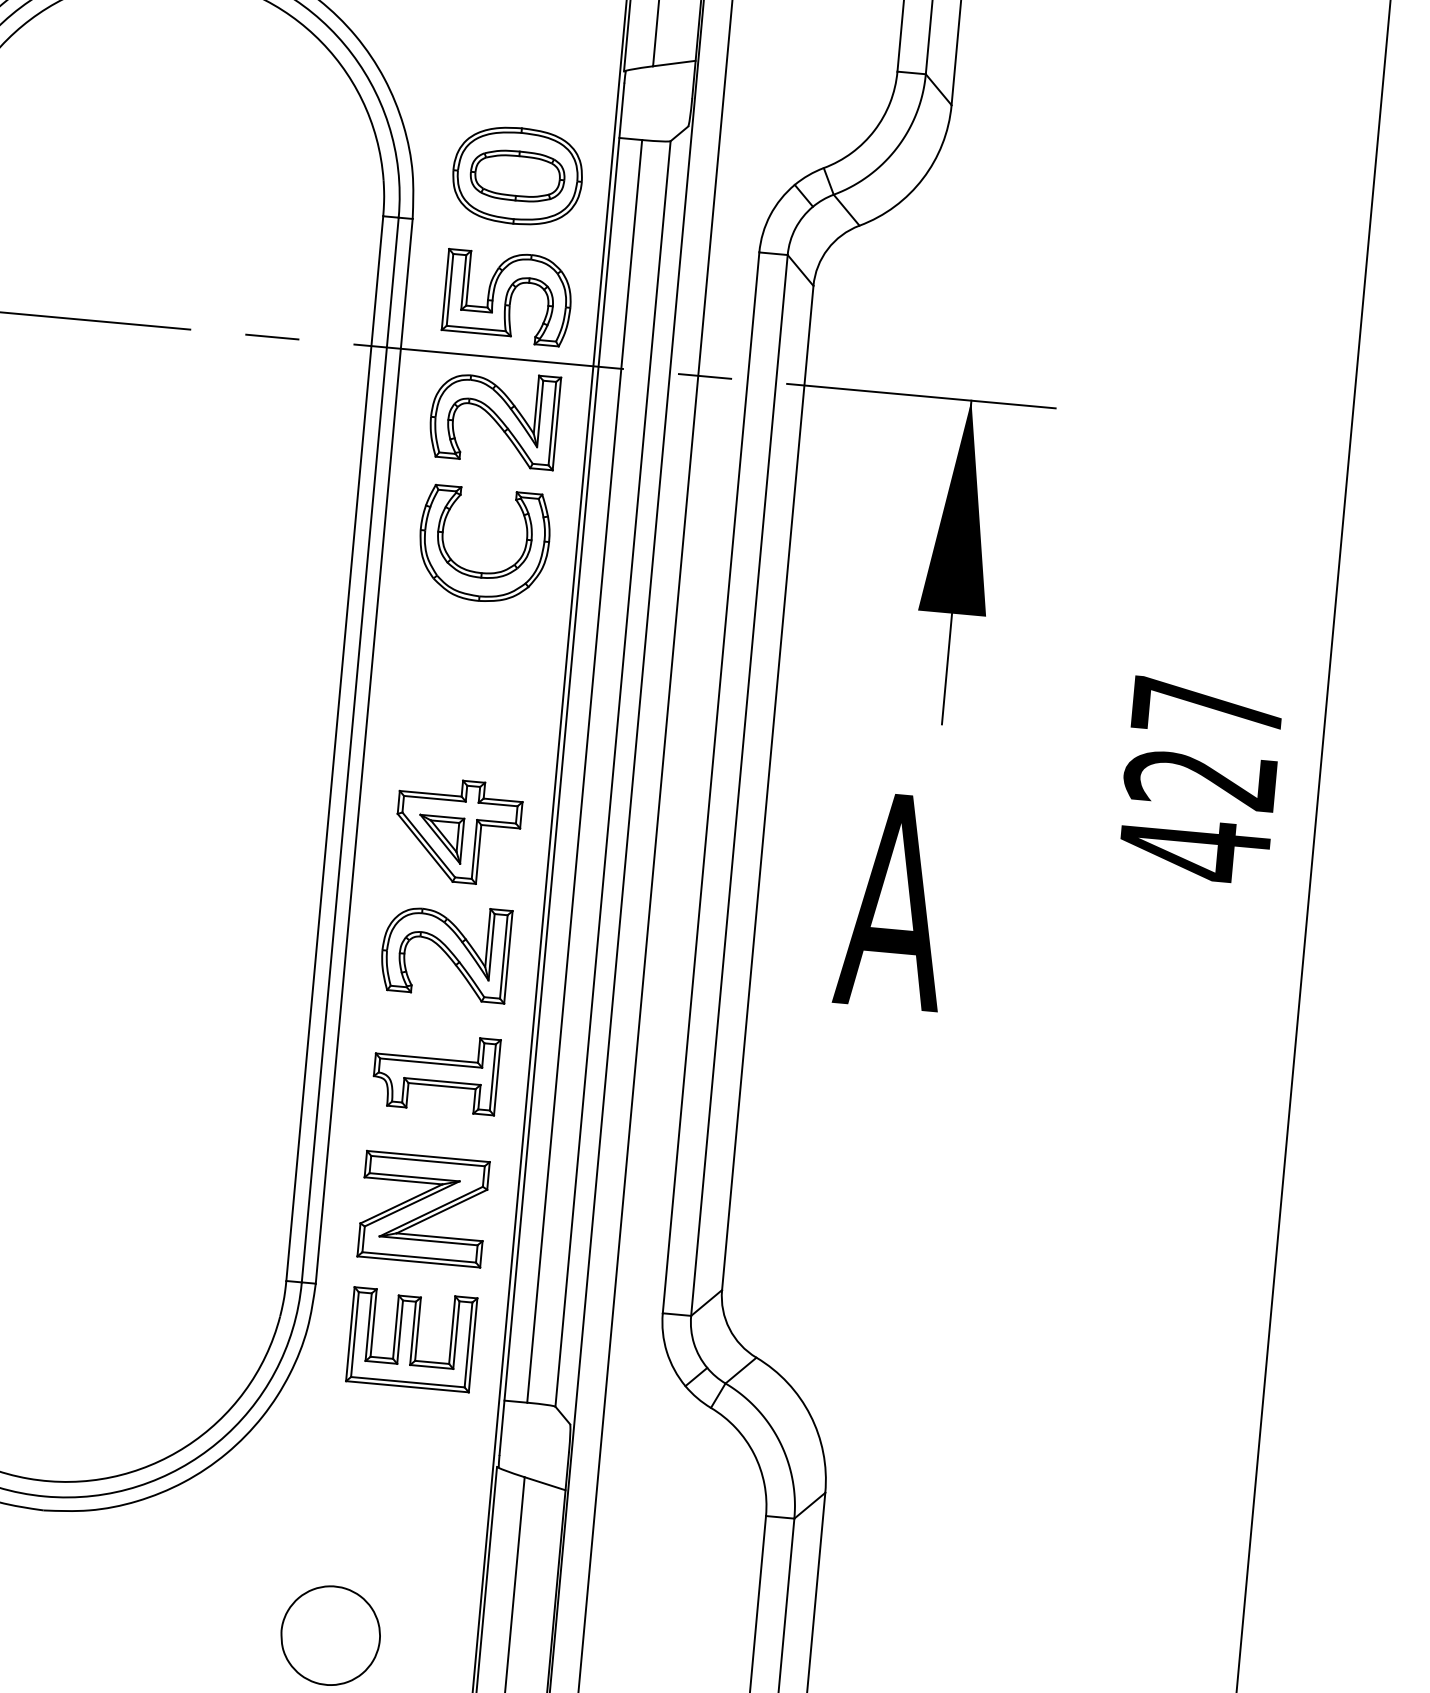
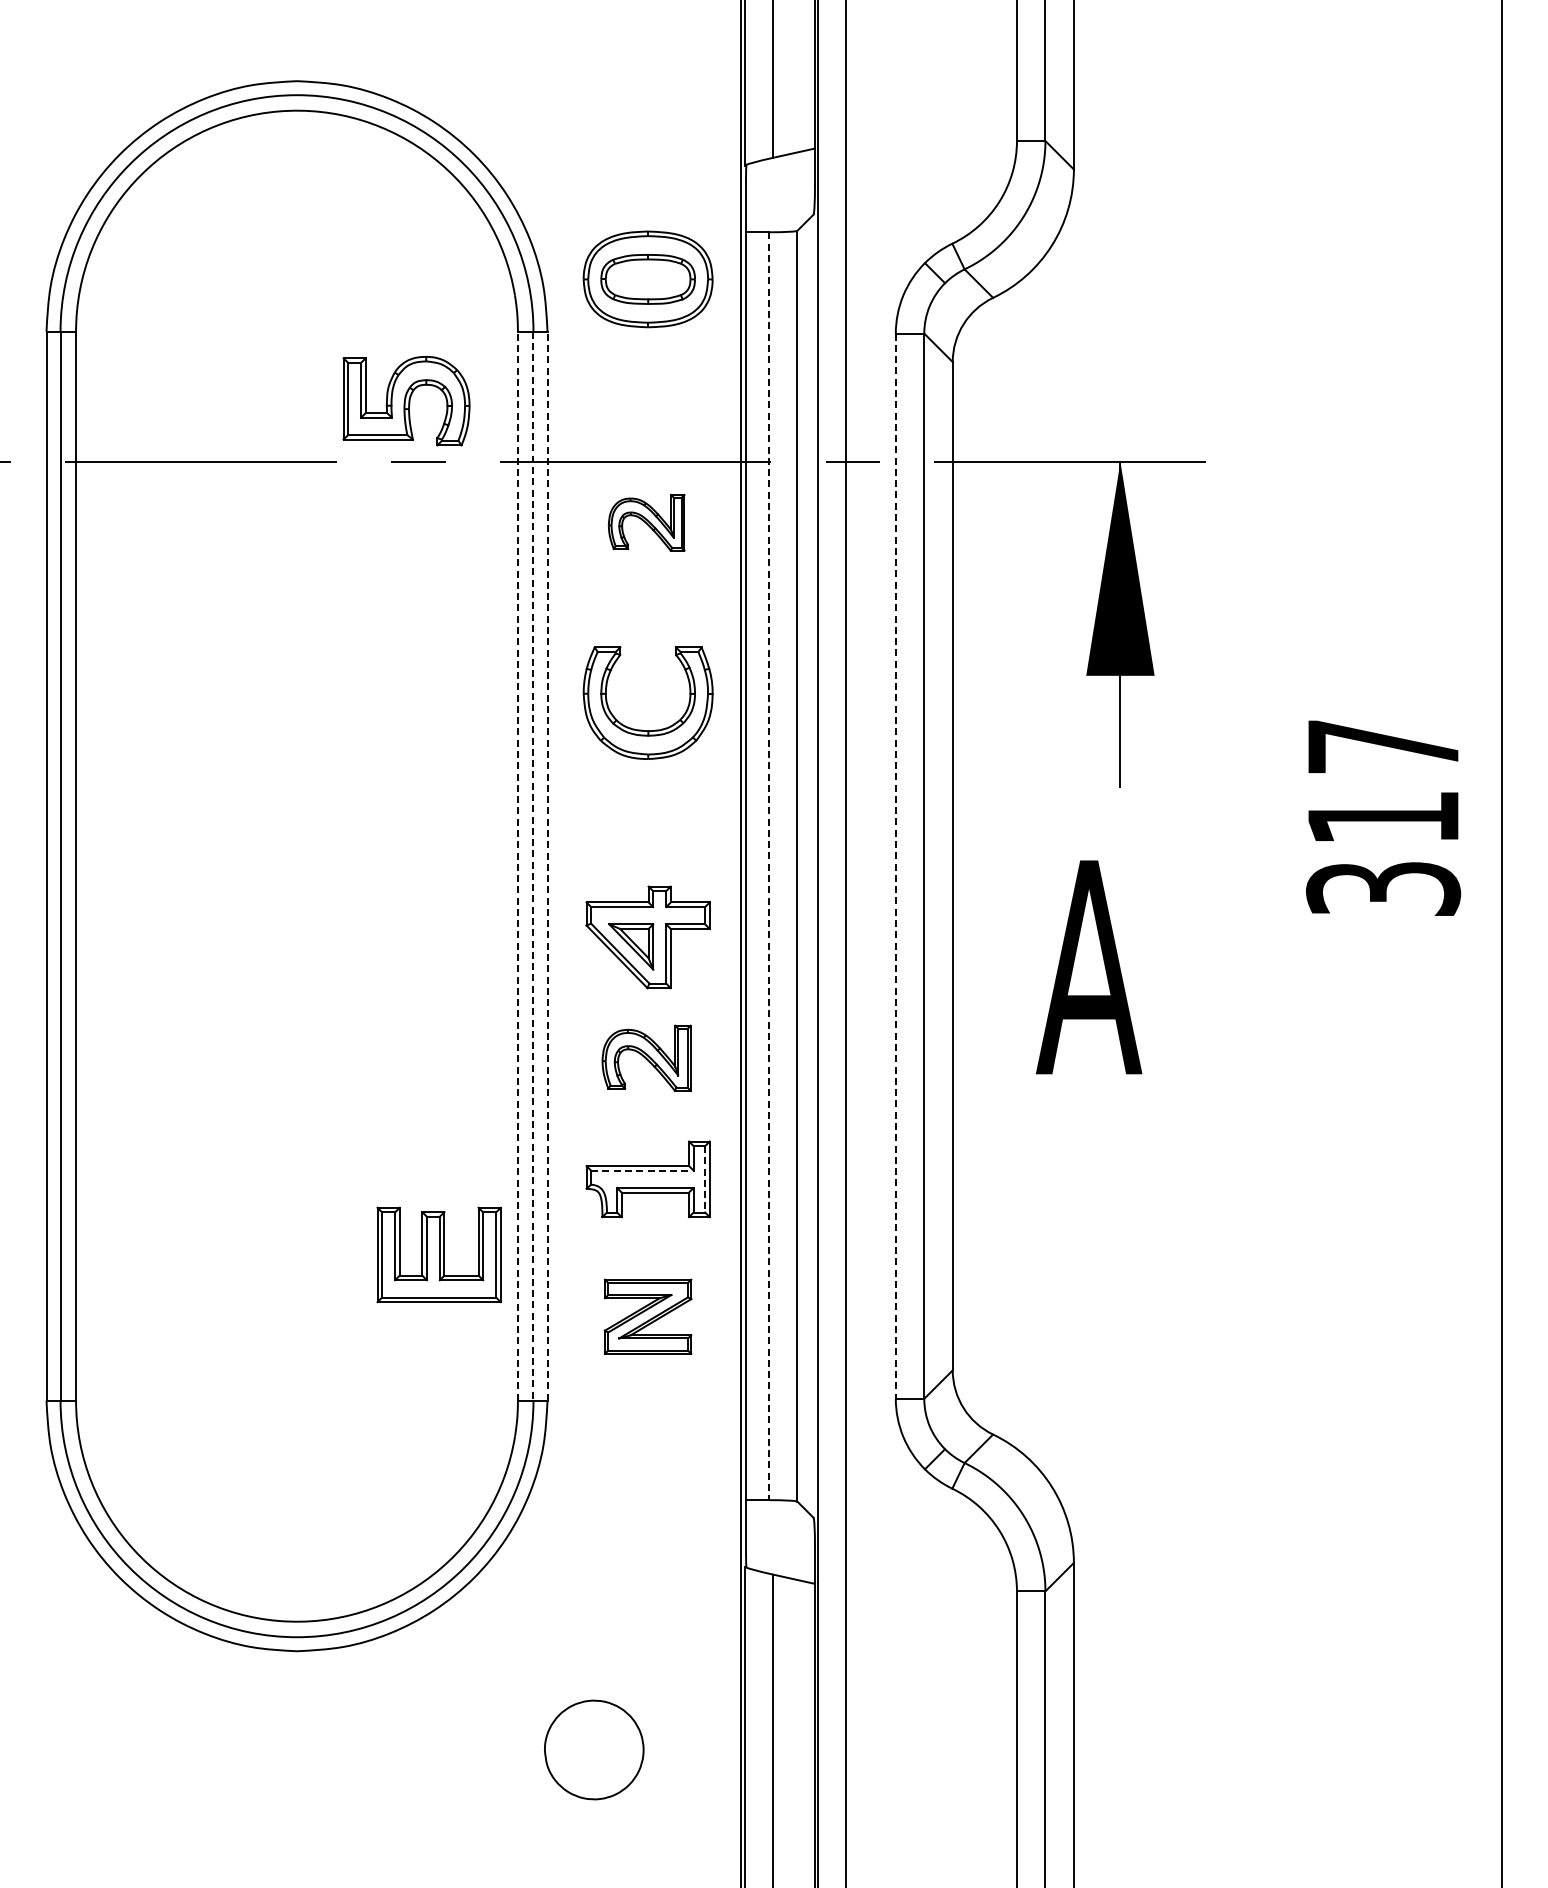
part: (507, 297) -> (406, 401), moved
part: (493, 417) -> (646, 522), size x0.6
part: (475, 570) -> (641, 729), moved
line: (334, 748) -> (517, 866), solid -> dashed
line: (350, 750) -> (533, 866), solid -> dashed
line: (364, 751) -> (547, 866), solid -> dashed
line: (584, 771) -> (768, 866), solid -> dashed
line: (710, 783) -> (895, 866), solid -> dashed
text: (1197, 816) -> (1383, 855), 427 -> 317
part: (445, 950) -> (646, 1057), size x0.7
line: (431, 1062) -> (642, 1170), solid -> dashed
line: (493, 1077) -> (705, 1179), solid -> dashed
part: (422, 1208) -> (647, 1316), size x0.7
part: (411, 1339) -> (438, 1254), moved

